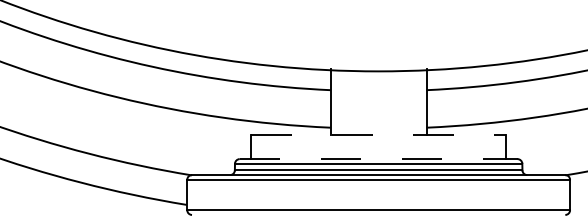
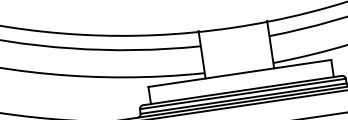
line: (378, 135) -> (239, 73), dashed -> solid
line: (378, 159) -> (242, 90), dashed -> solid

